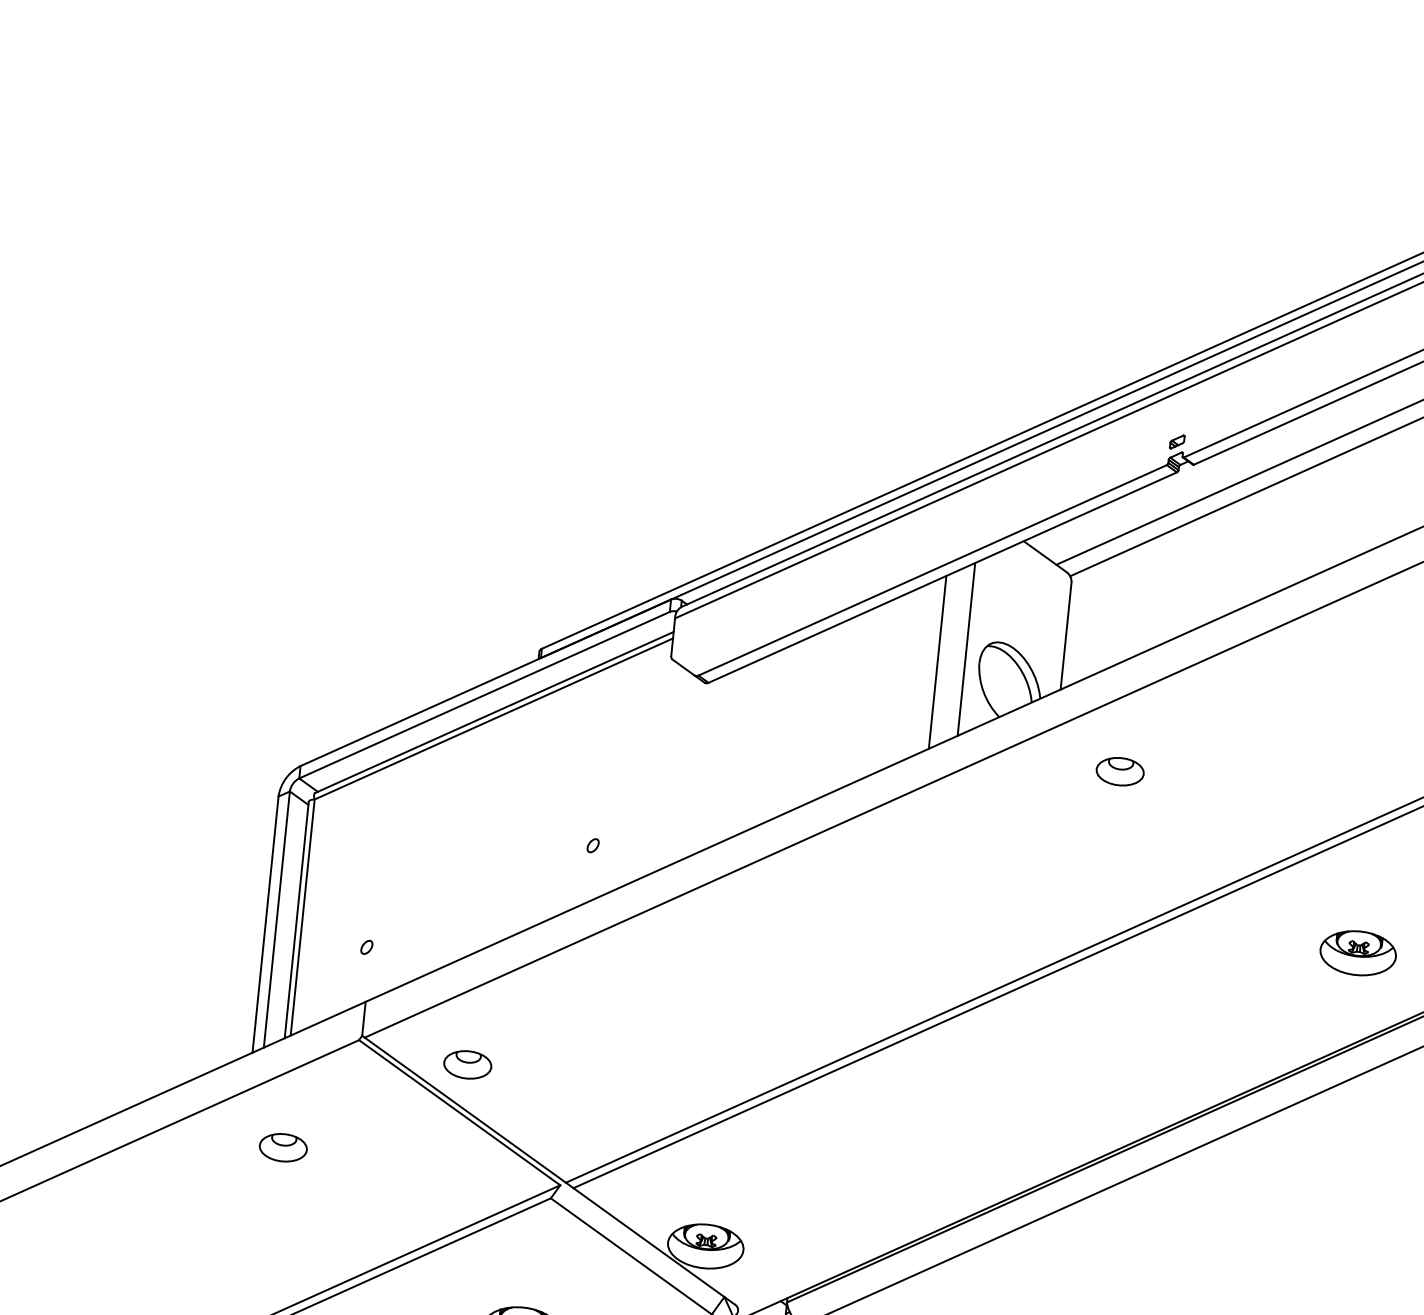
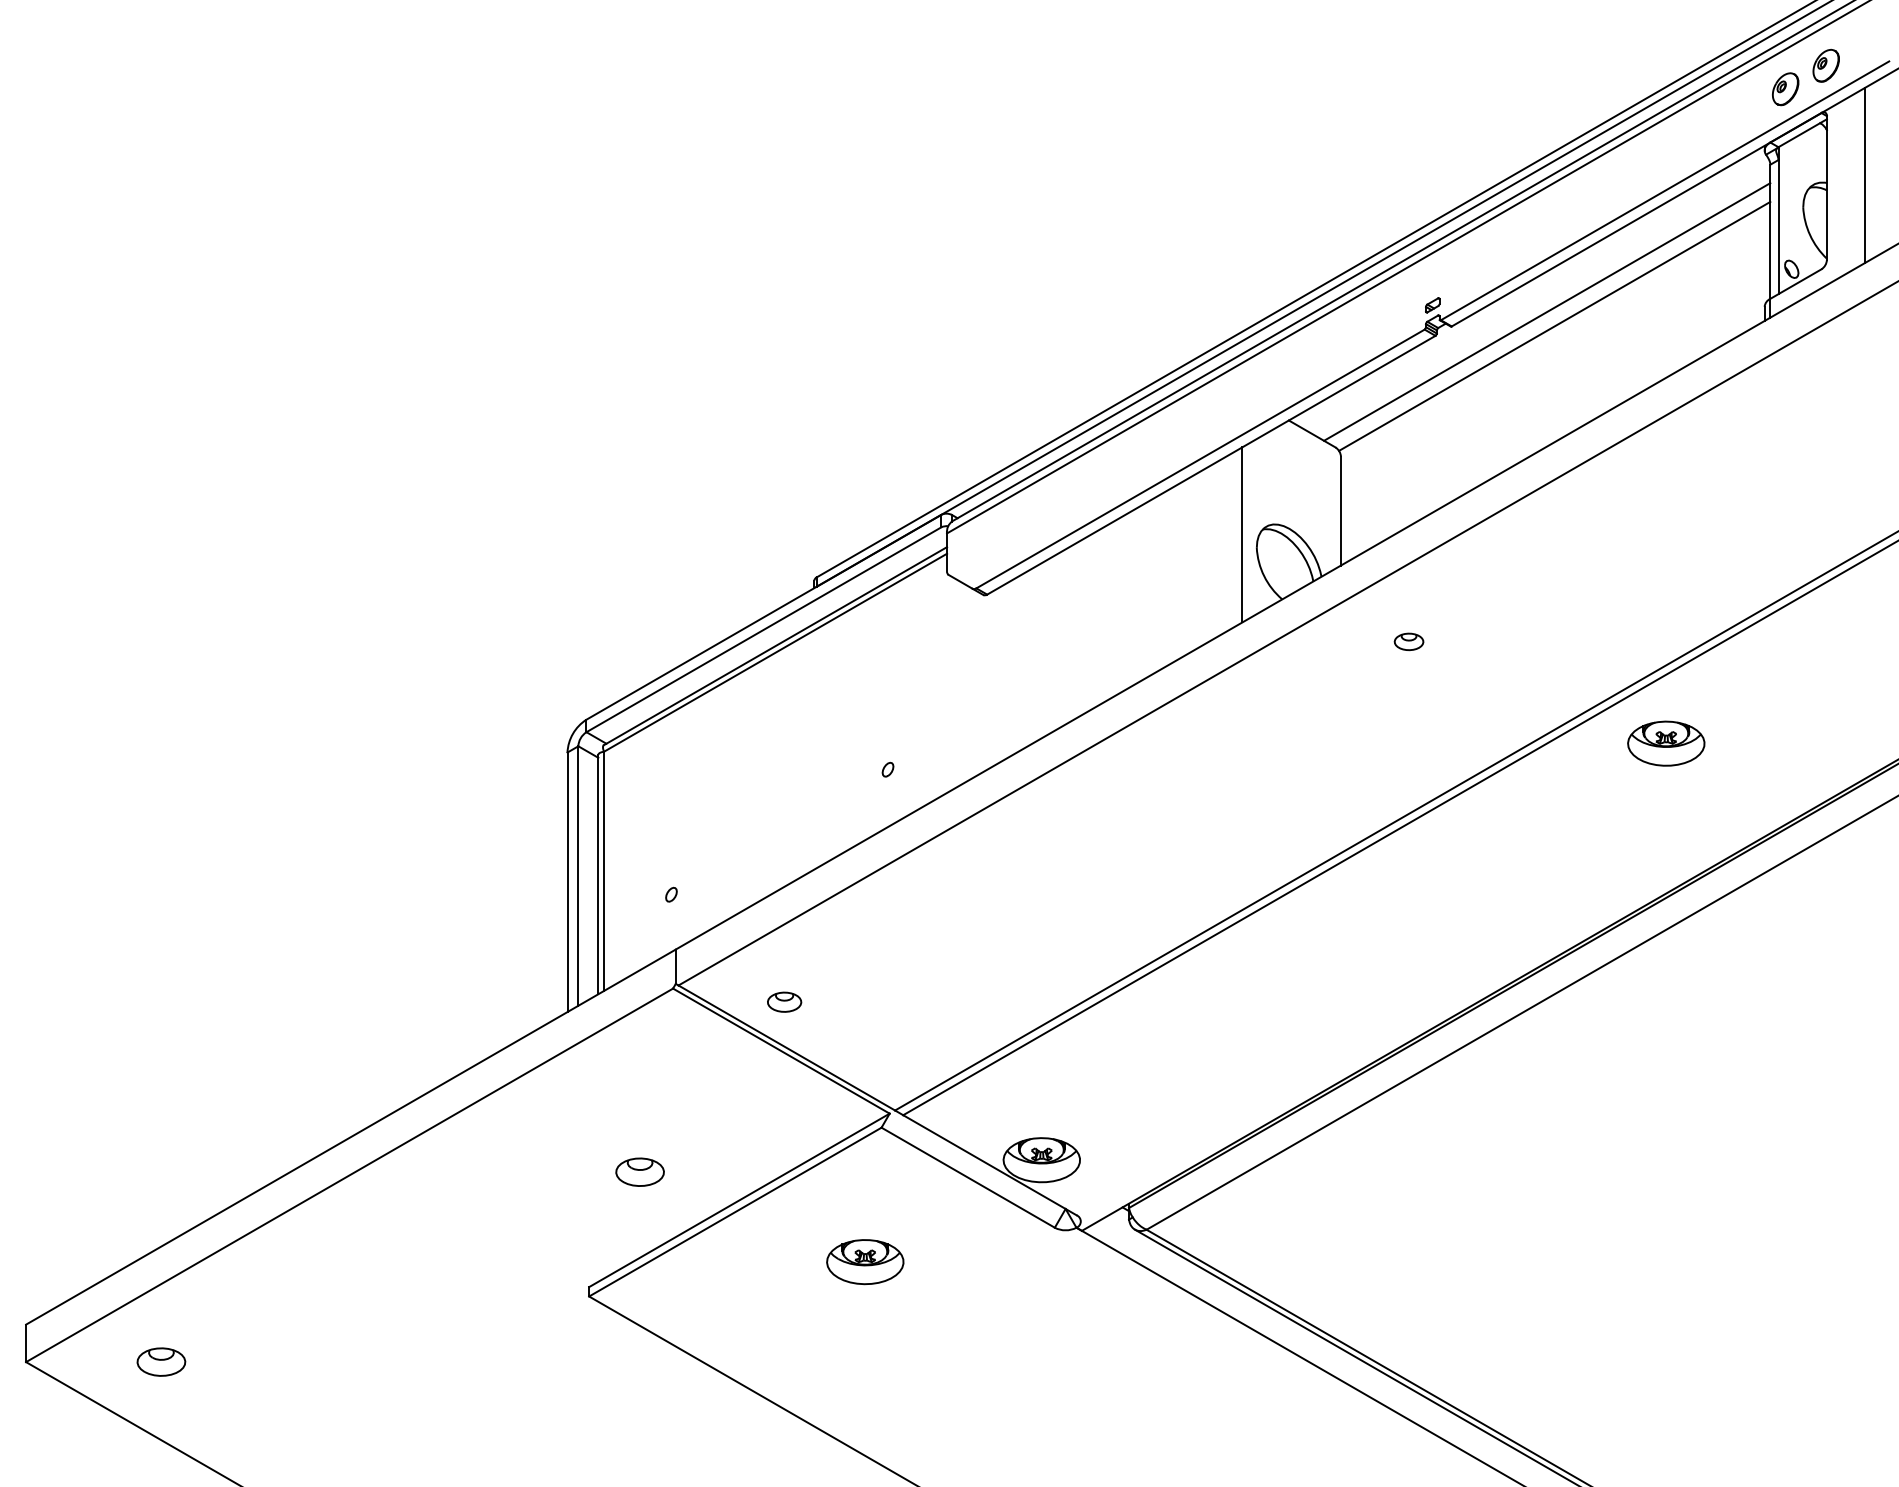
line: (937, 662) -> (1214, 550), removed
part: (1119, 771) -> (1408, 641), size x0.6
part: (1358, 953) -> (1666, 743), moved
part: (467, 1064) -> (784, 1001), size x0.7
part: (282, 1146) -> (639, 1171), moved

